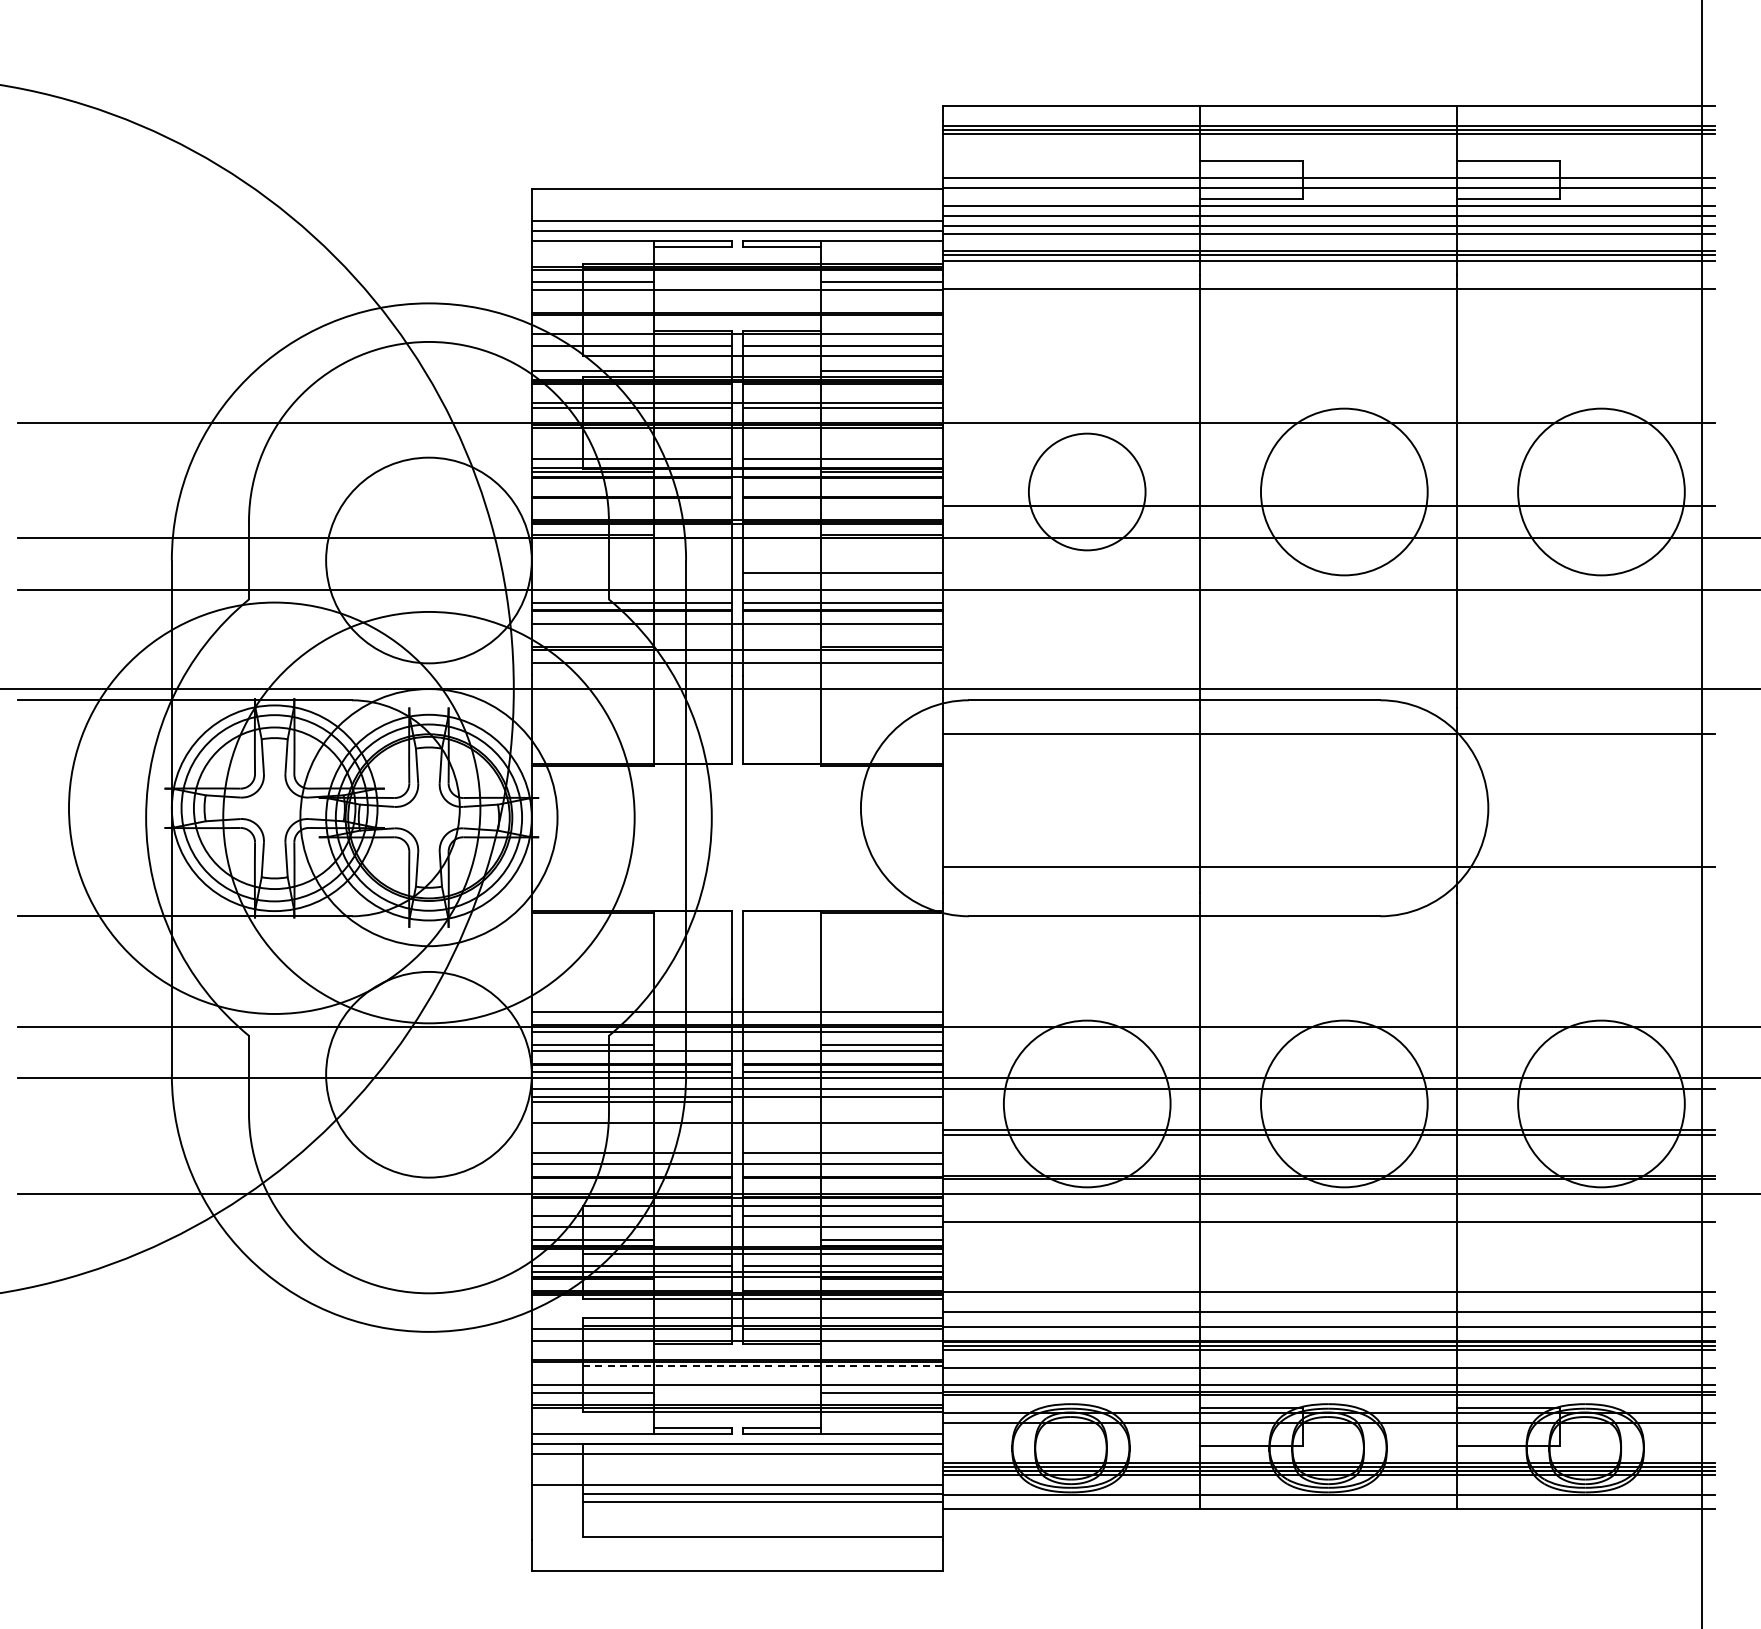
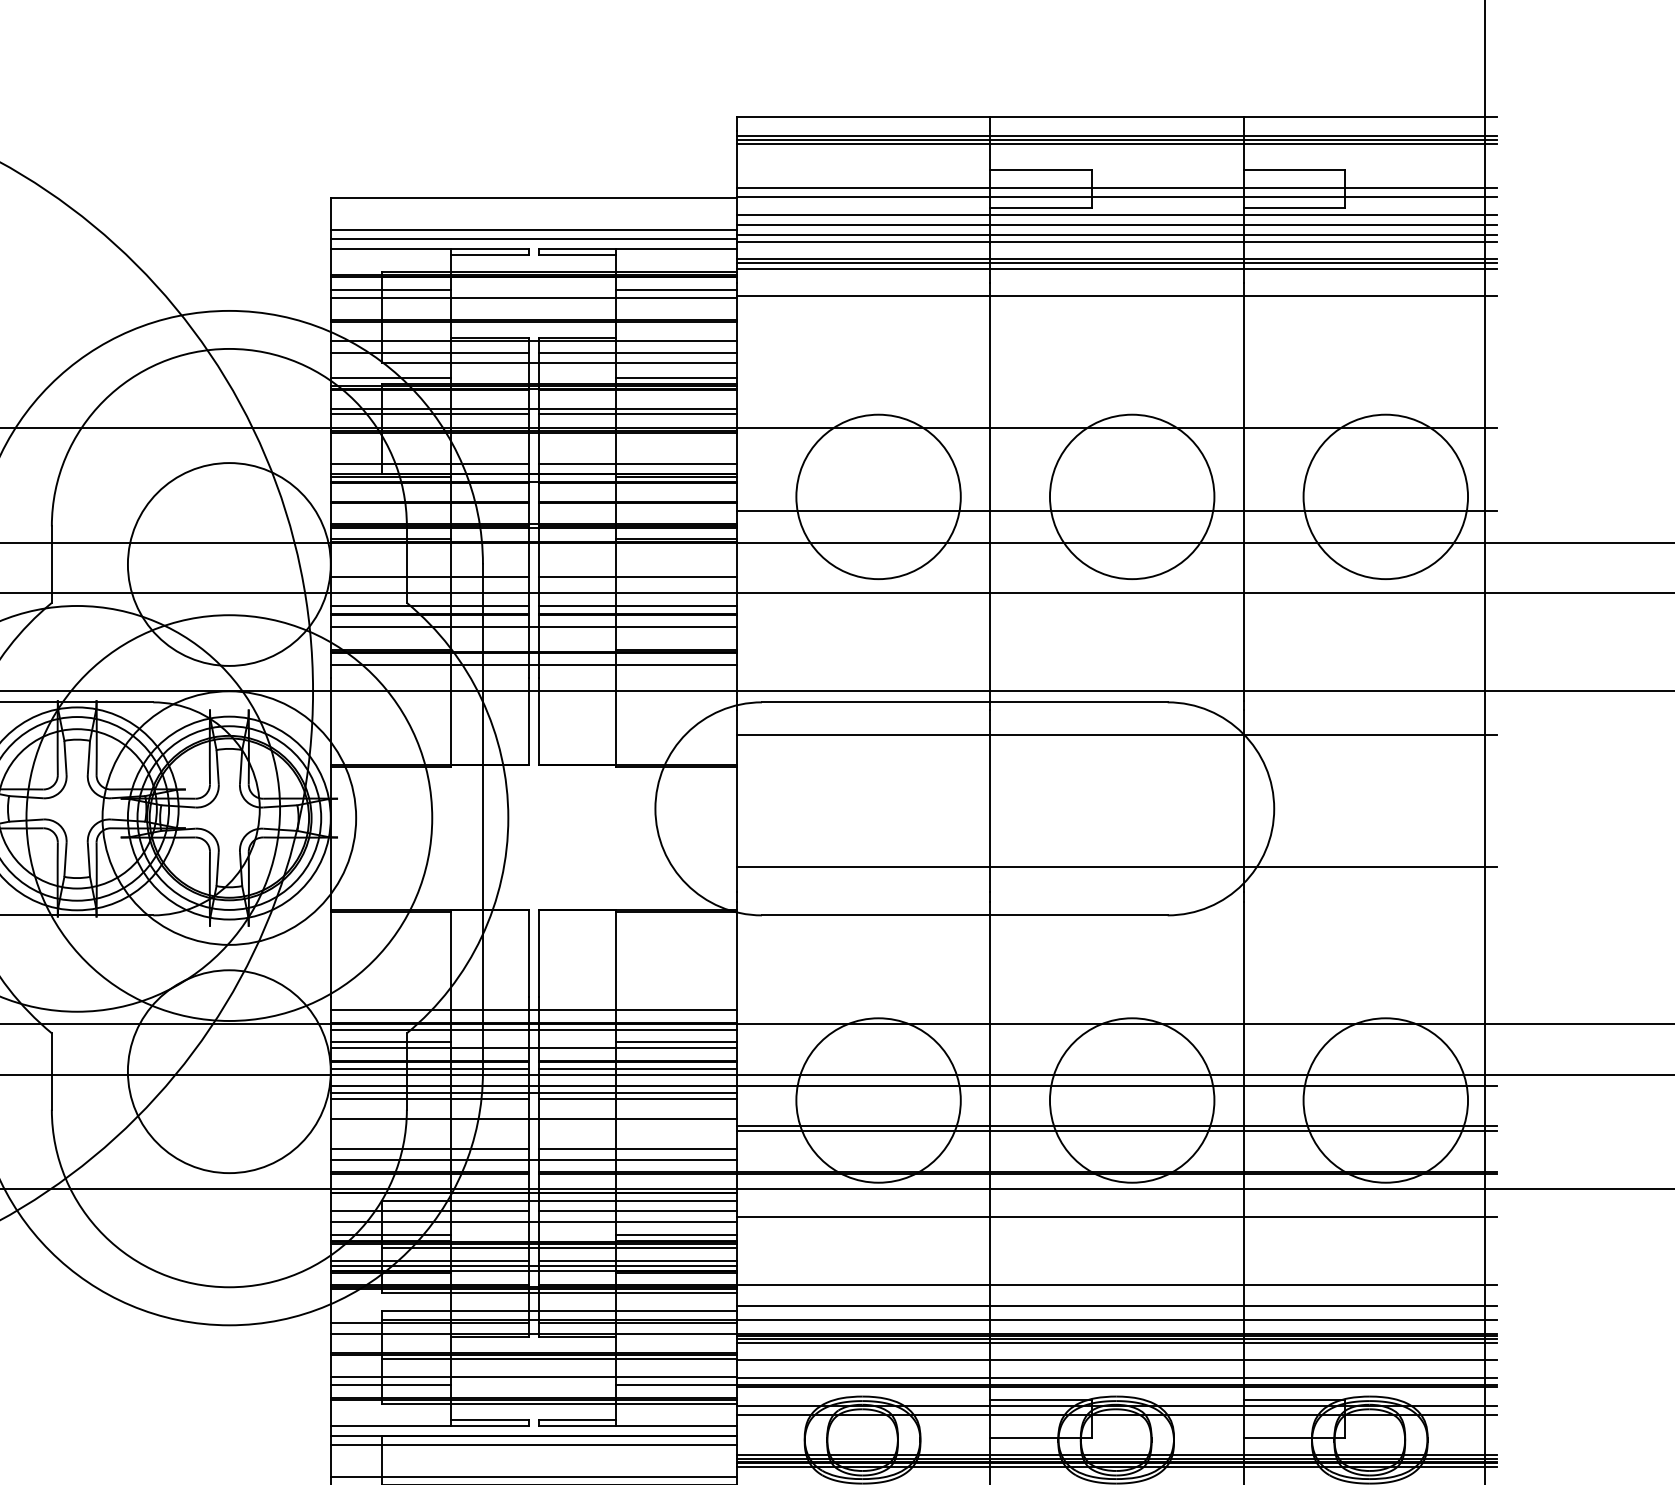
circle: (1086, 491) -> (877, 496), size x1.43
line: (631, 572) -> (429, 576), added
line: (842, 1102) -> (637, 1099), added
line: (763, 1366) -> (559, 1359), dashed -> solid

